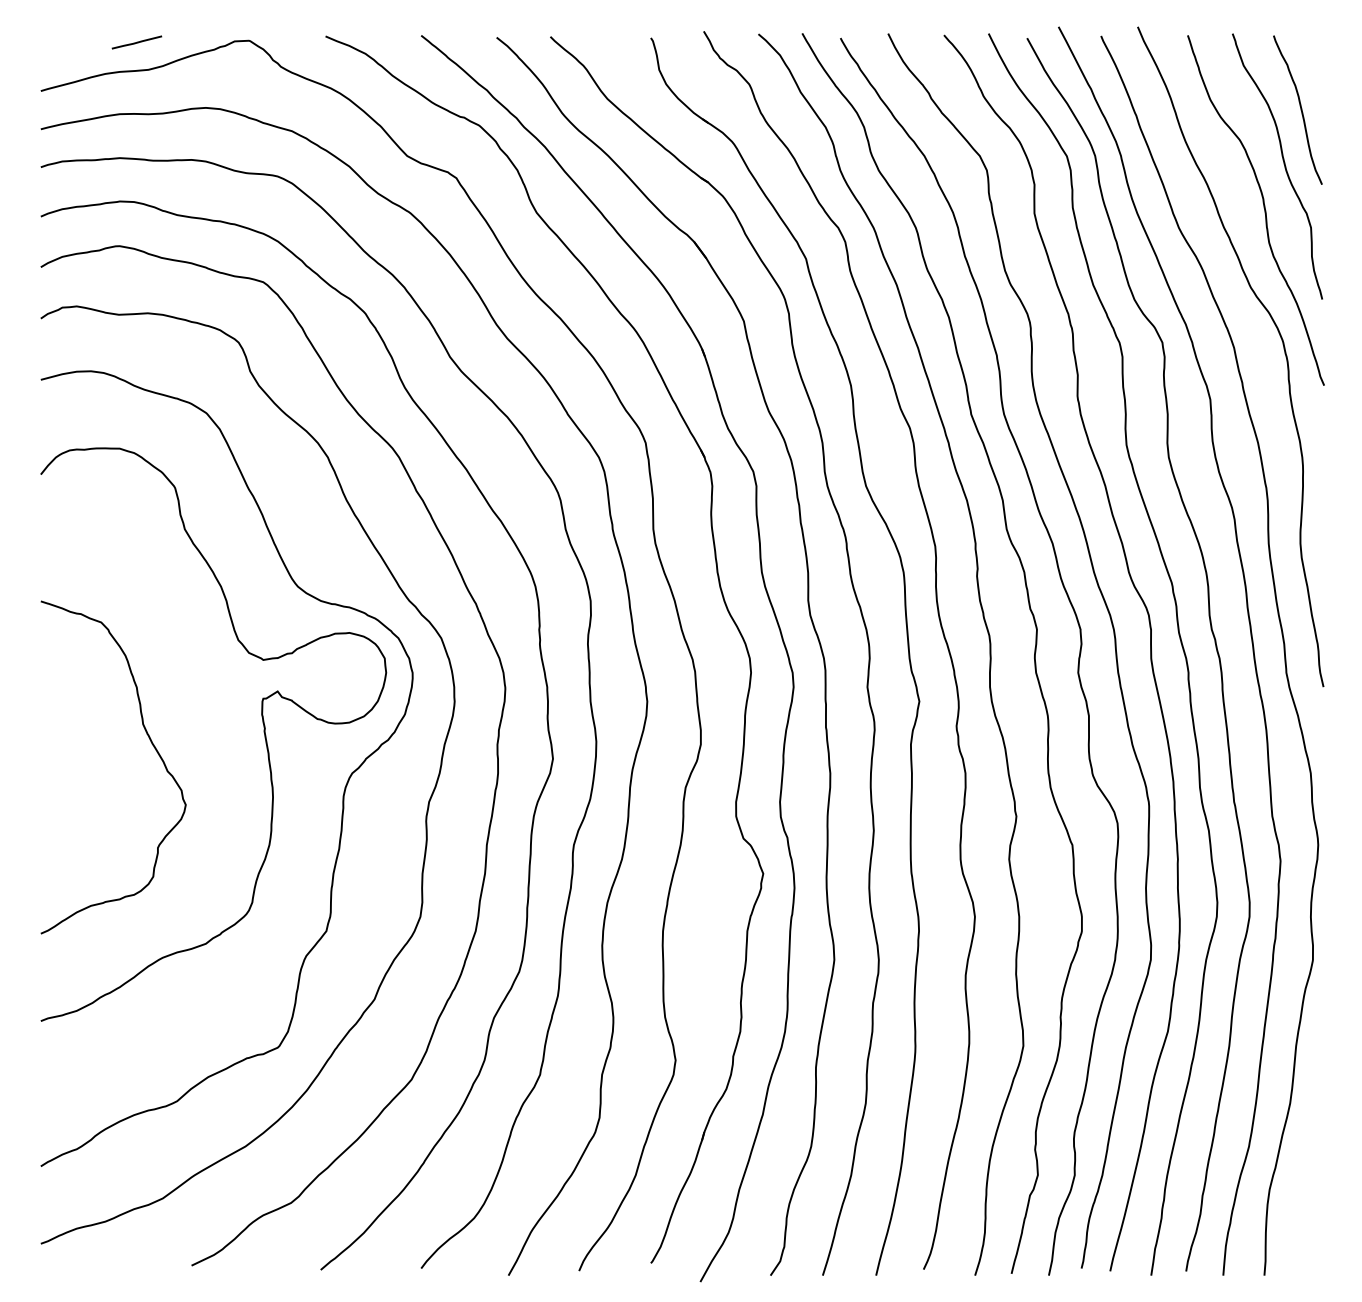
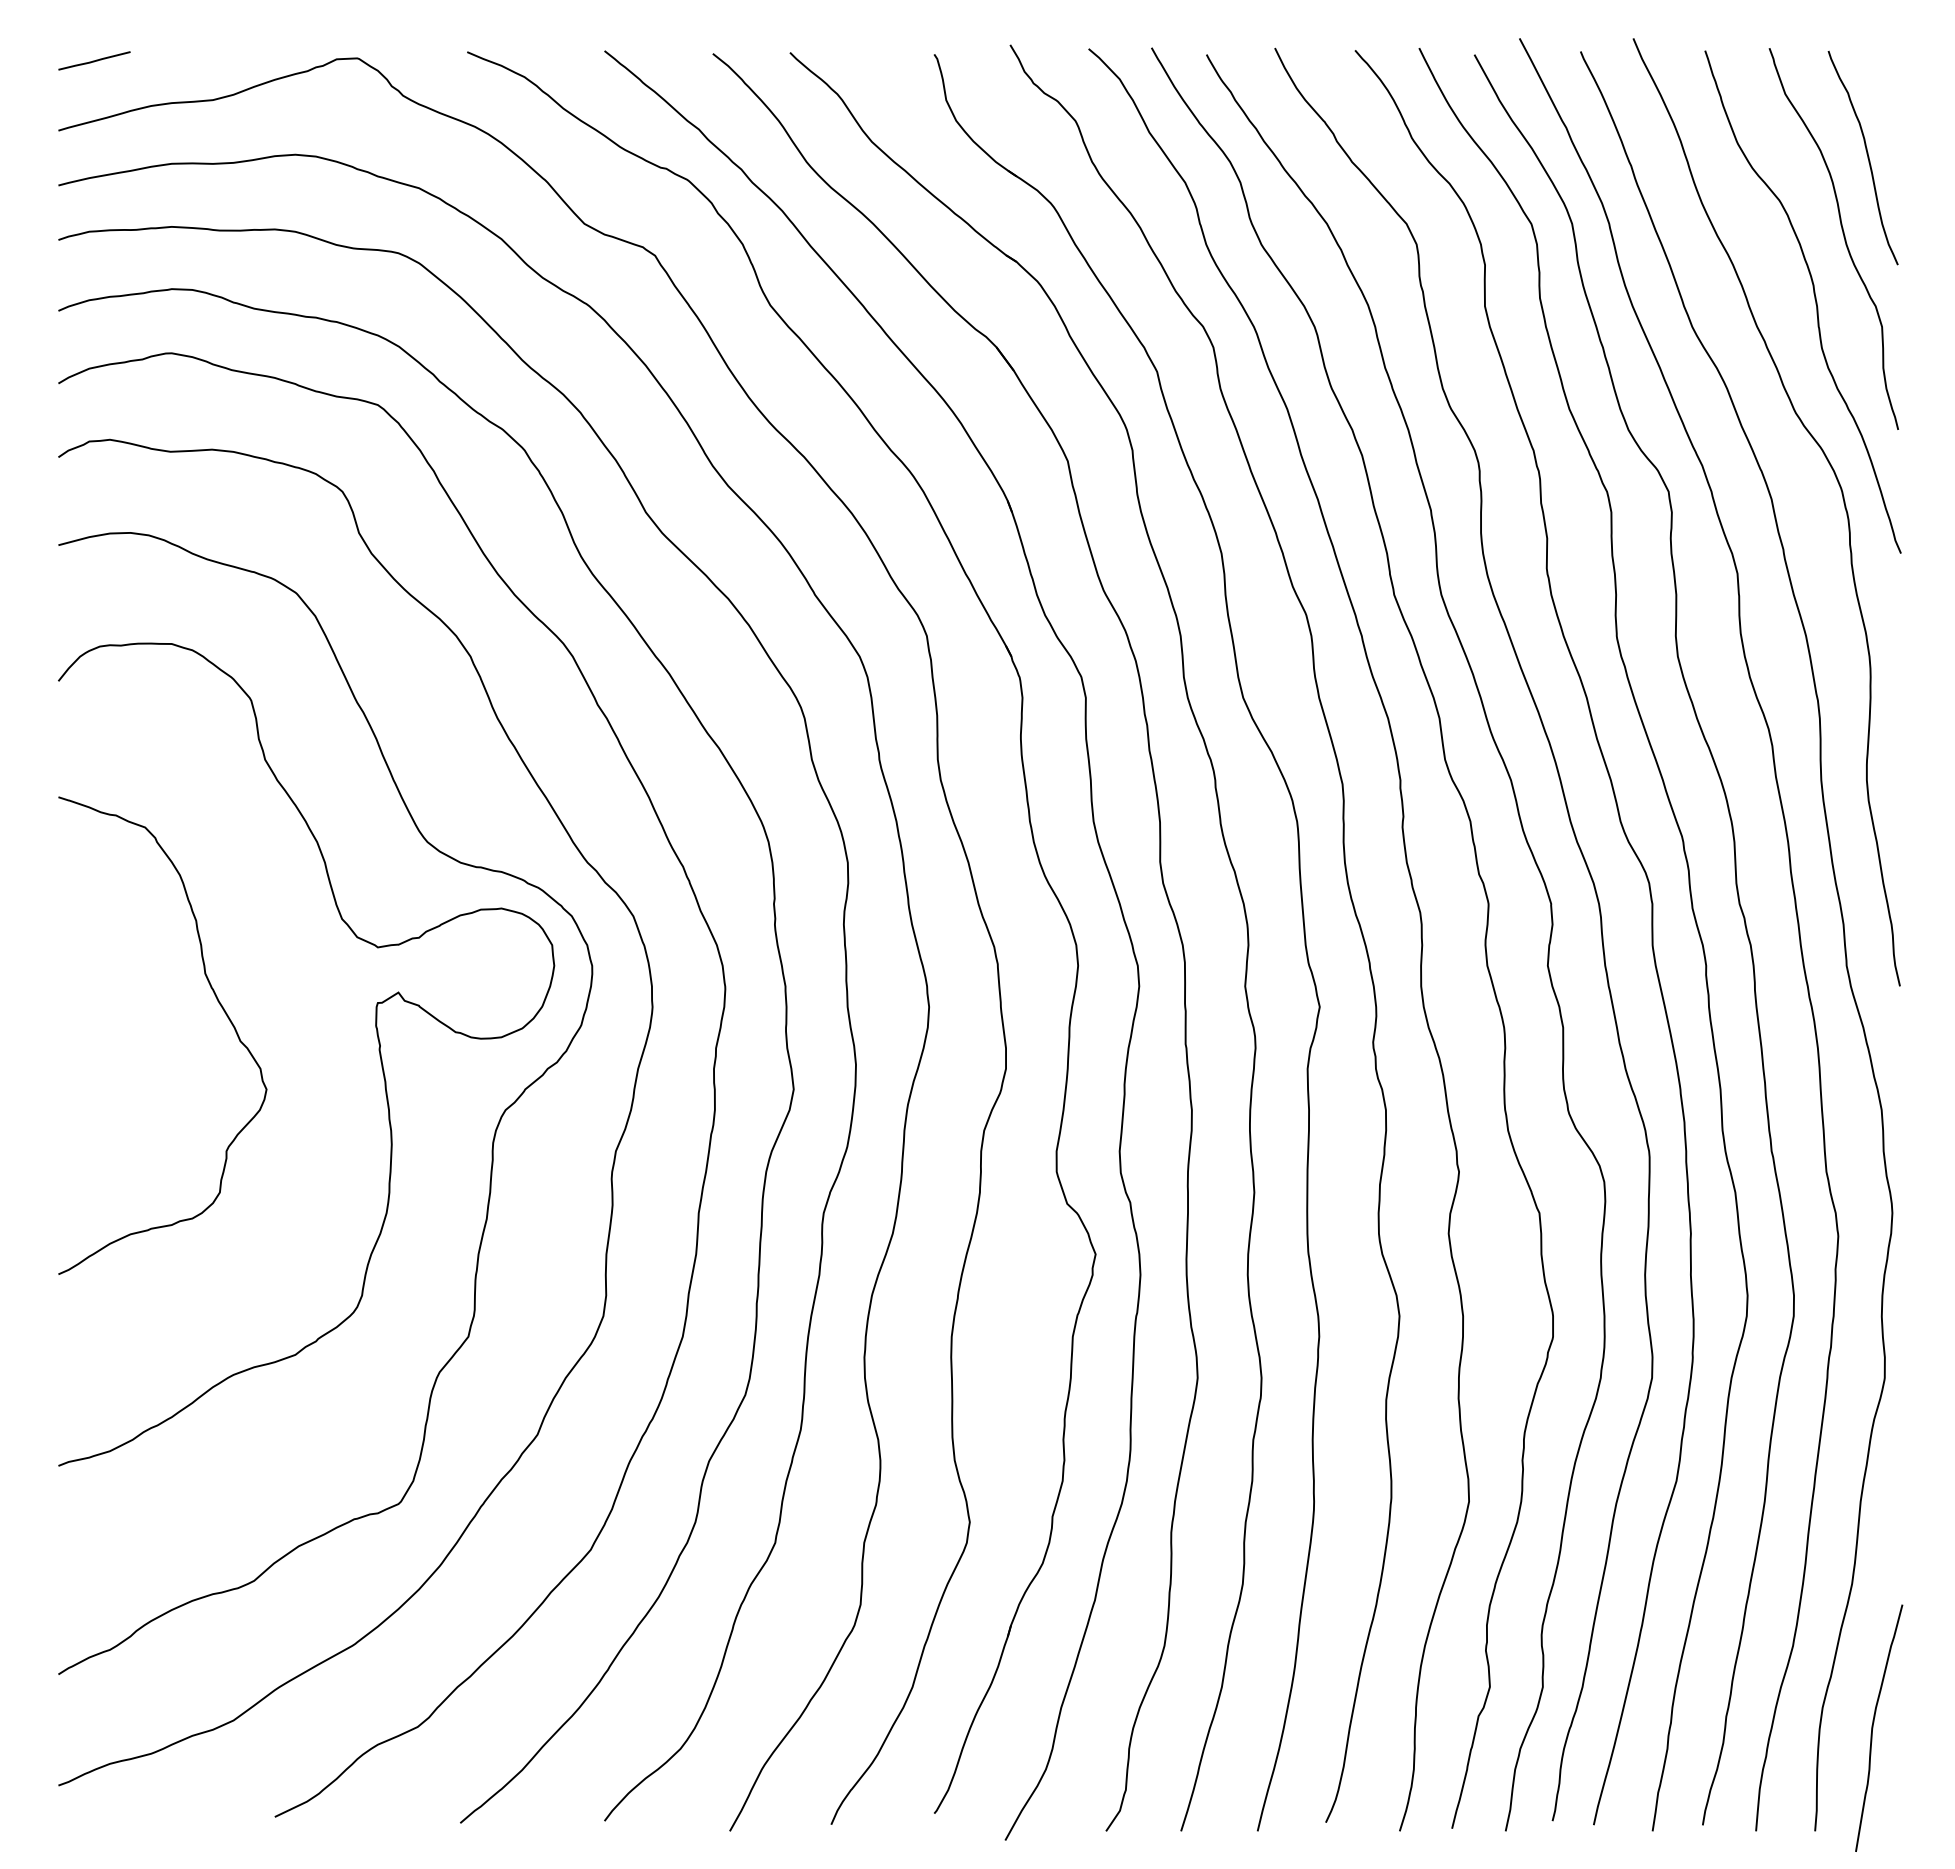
line: (136, 42) -> (93, 60), moved
curve: (150, 742) -> (215, 999), moved
curve: (1305, 1203) -> (1874, 1727), added

